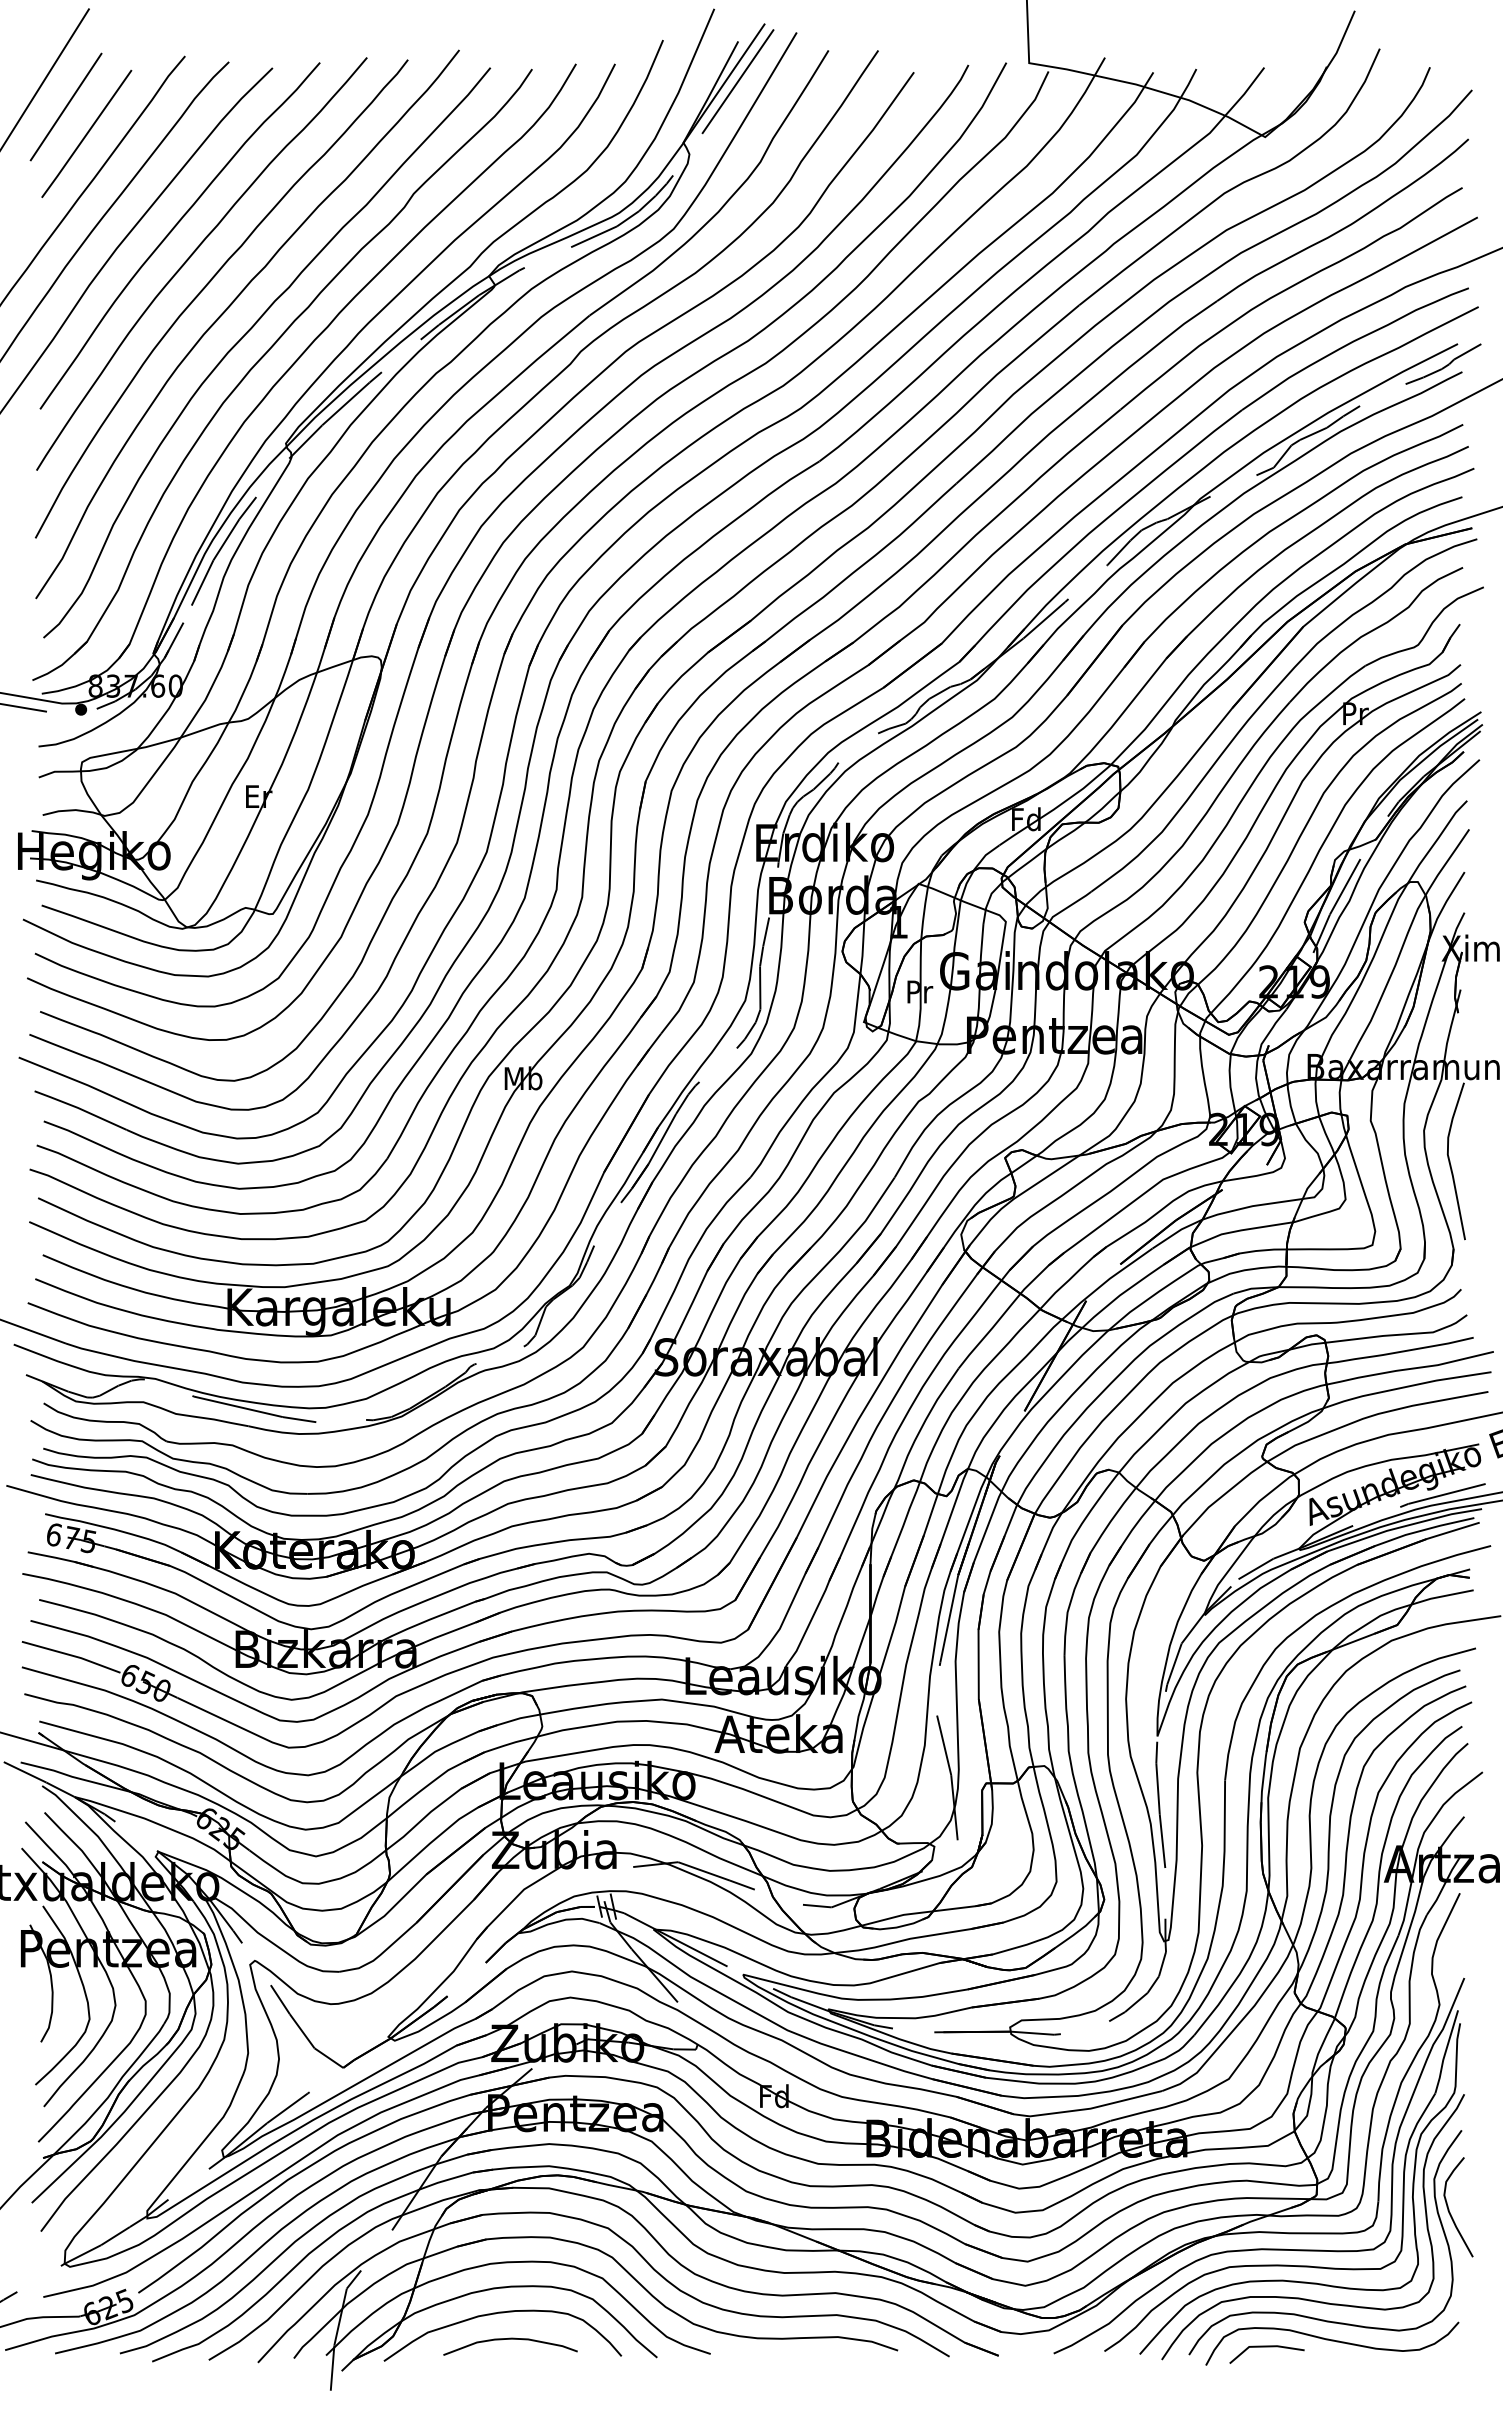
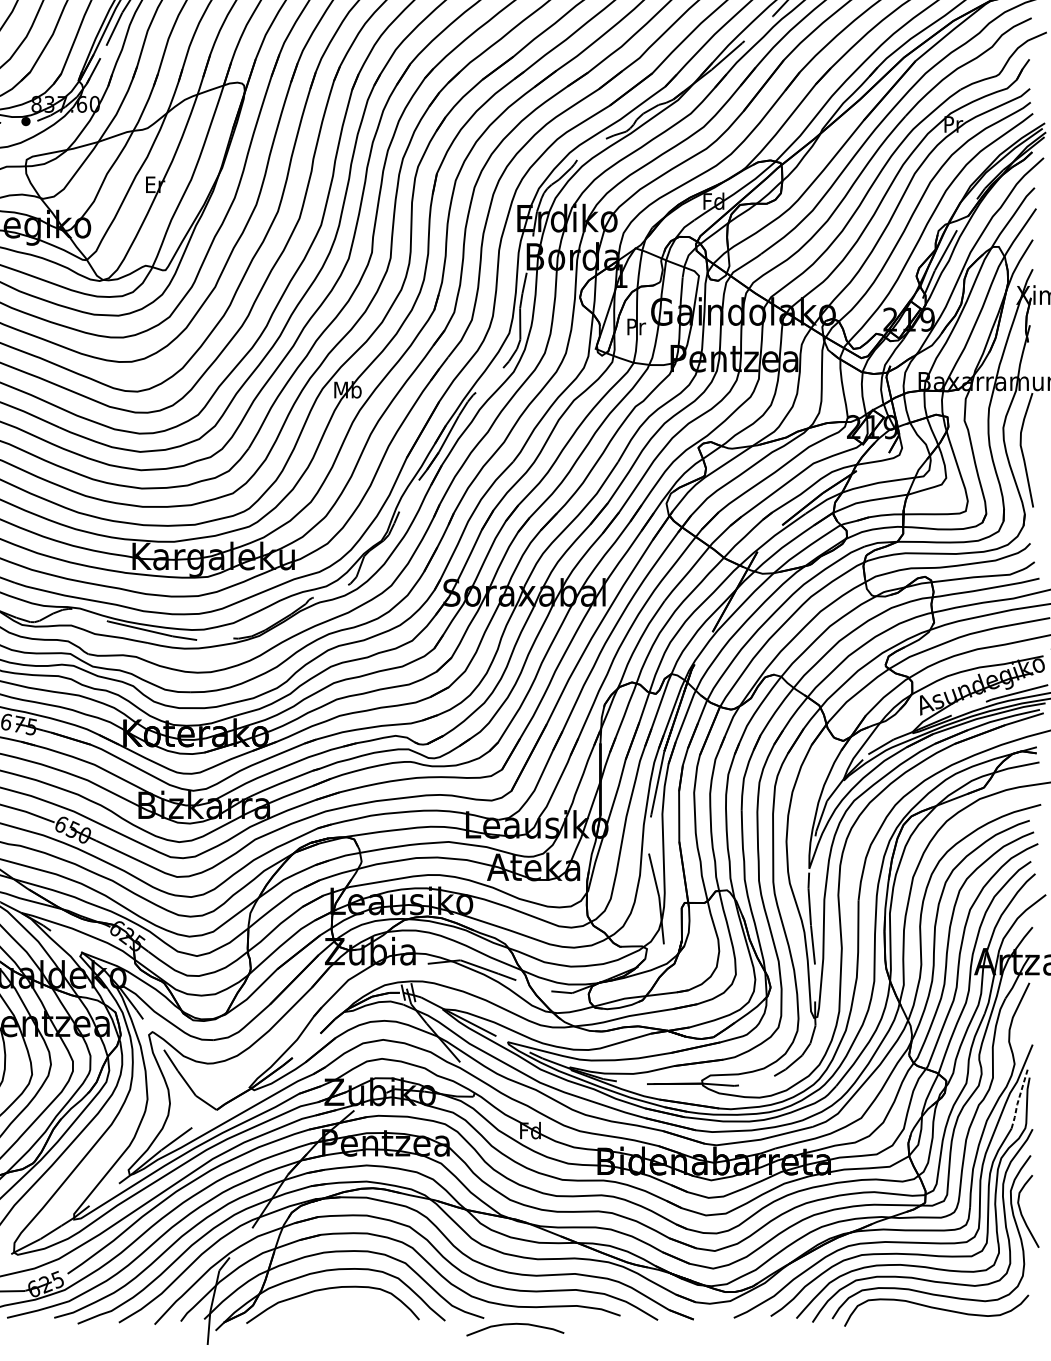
line: (1445, 2053) -> (1018, 1099), solid -> dashed
curve: (510, 2339) -> (515, 1324), moved
line: (1266, 2347) -> (888, 1313), removed

